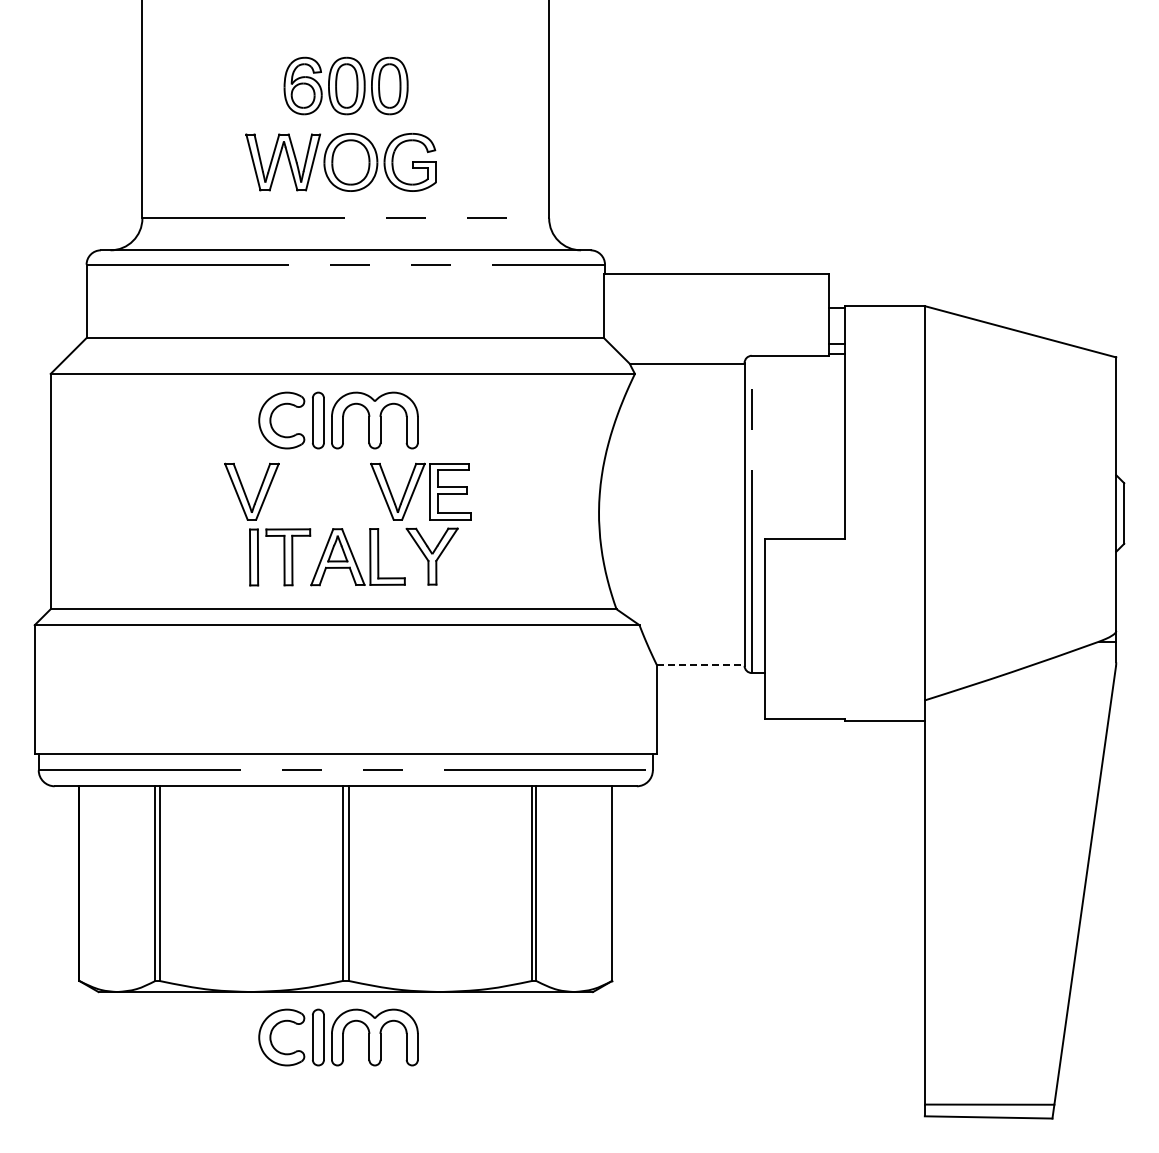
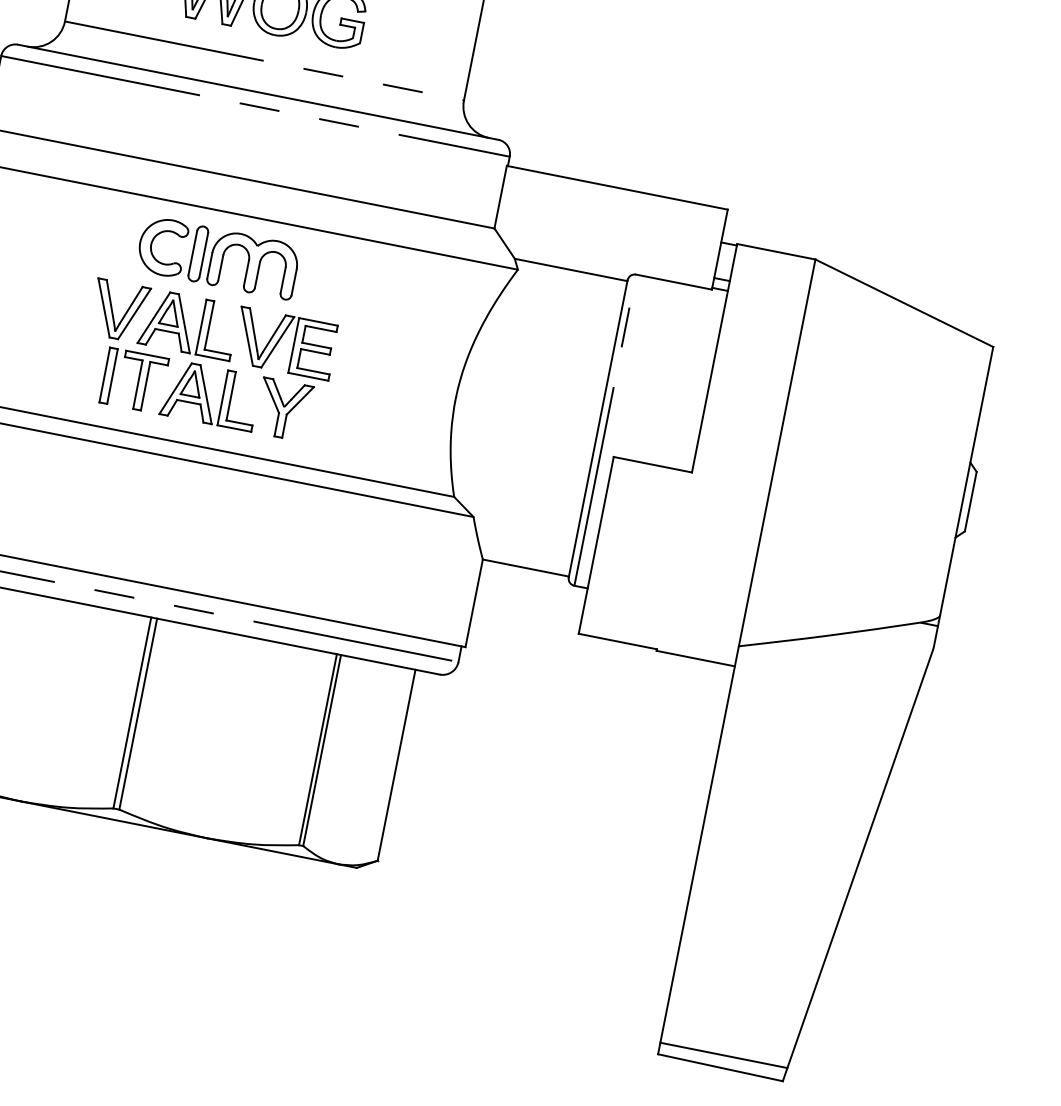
part: (322, 491) -> (188, 324), added
line: (700, 665) -> (525, 568), dashed -> solid
part: (338, 1037) -> (98, 863), removed

